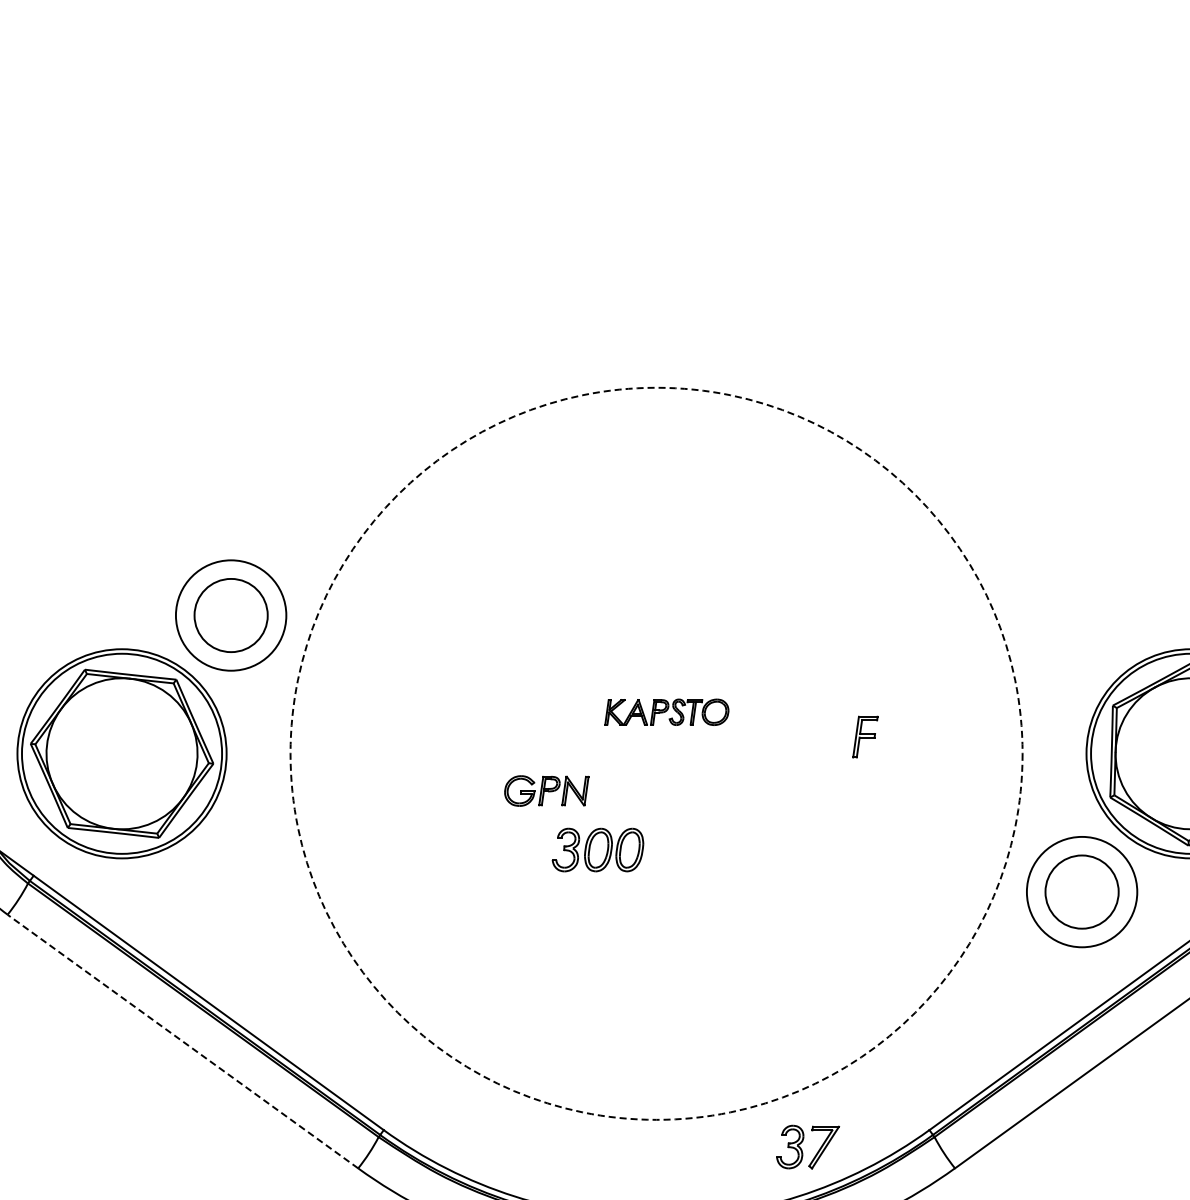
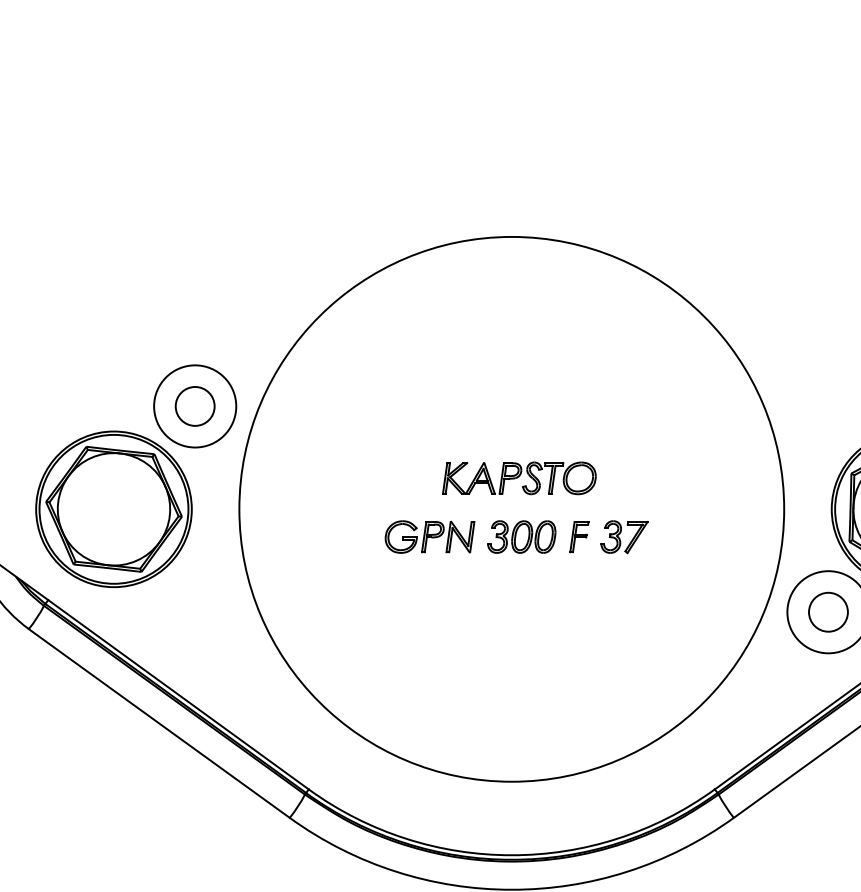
circle: (231, 615) -> (195, 406), size x0.71
part: (666, 712) -> (519, 478), size x1.67
part: (865, 736) -> (579, 536), moved
circle: (656, 753) -> (511, 509), dashed -> solid
part: (546, 790) -> (429, 536), size x1.43
part: (597, 849) -> (521, 536), moved
circle: (1081, 891) -> (828, 611), size x0.71
line: (182, 1041) -> (158, 723), dashed -> solid
part: (802, 1149) -> (620, 538), moved

